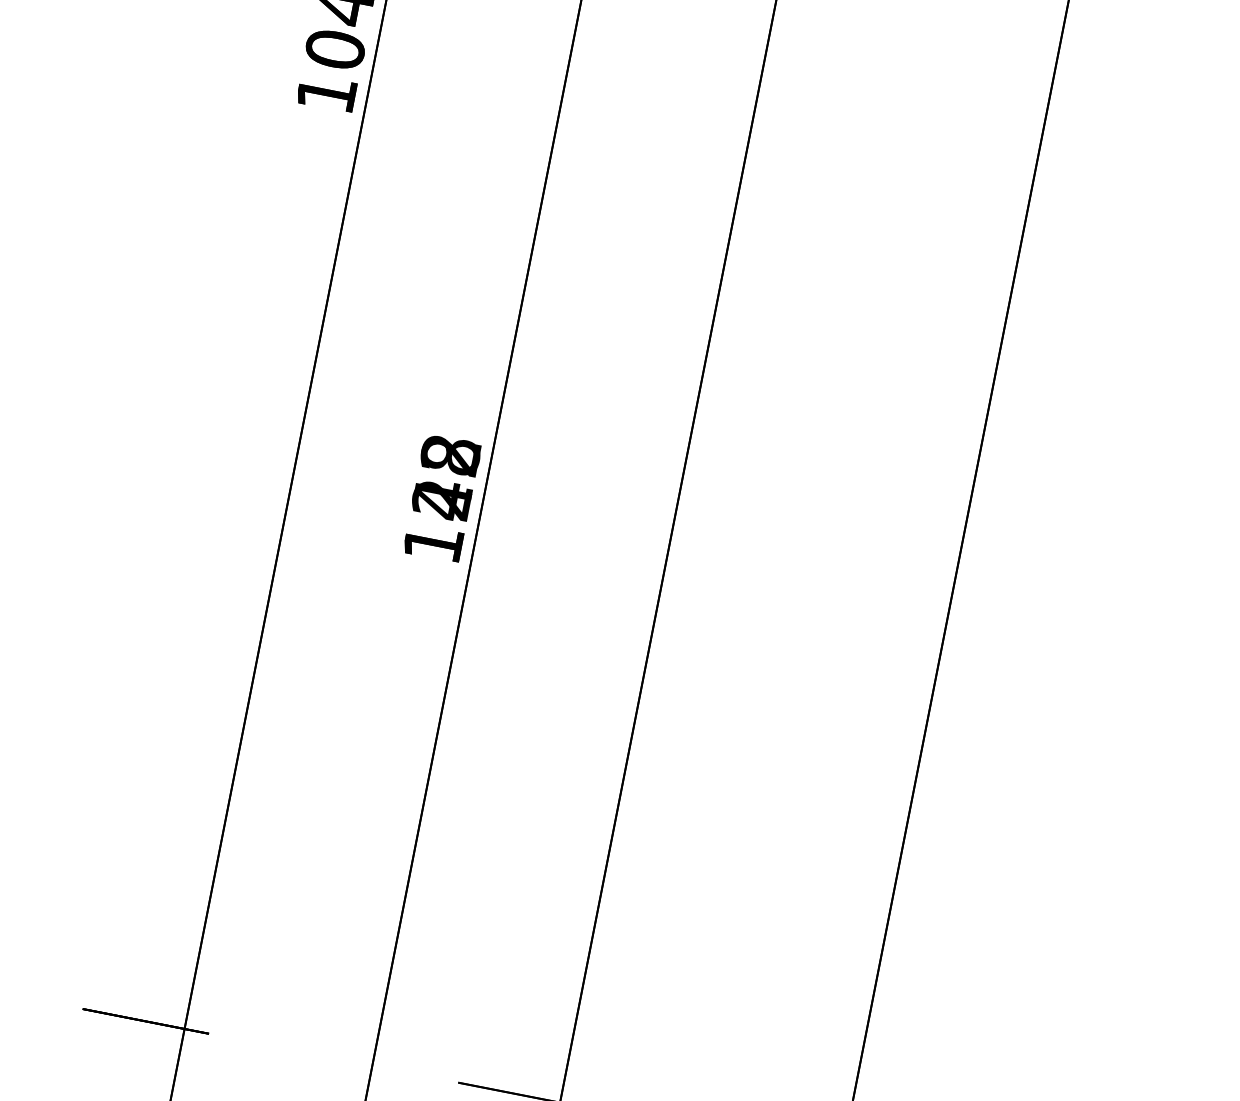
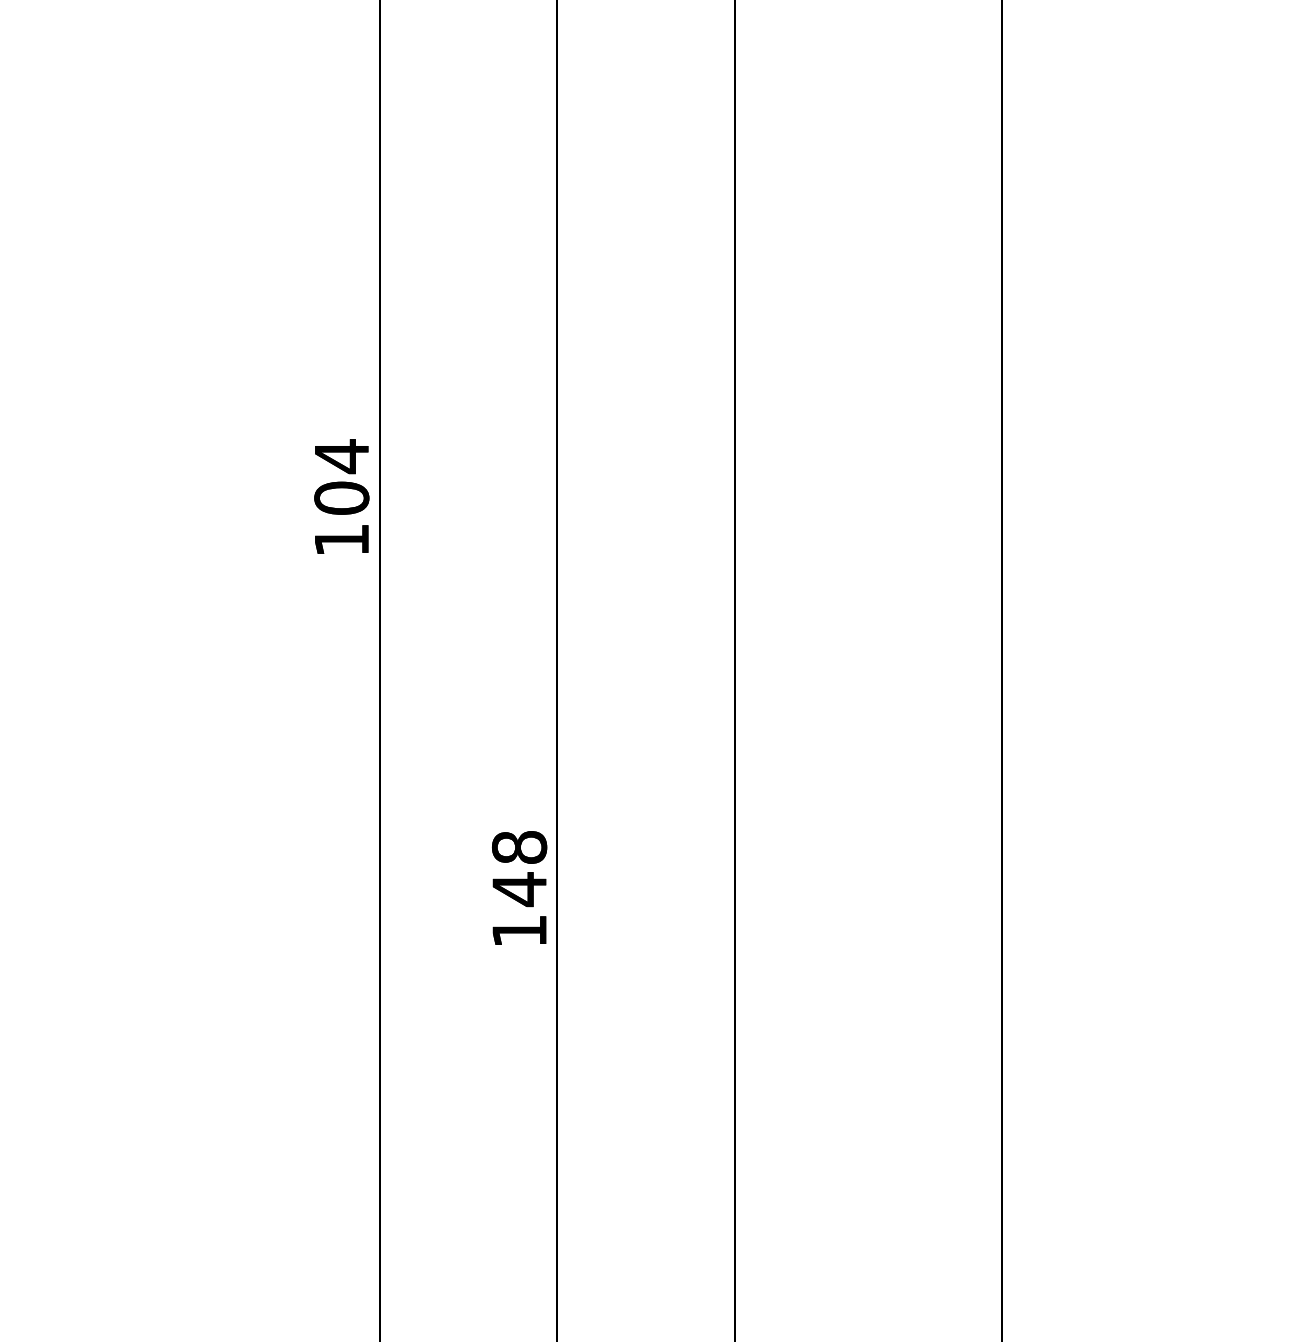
text: (446, 477) -> (519, 868), 122 -> 148

